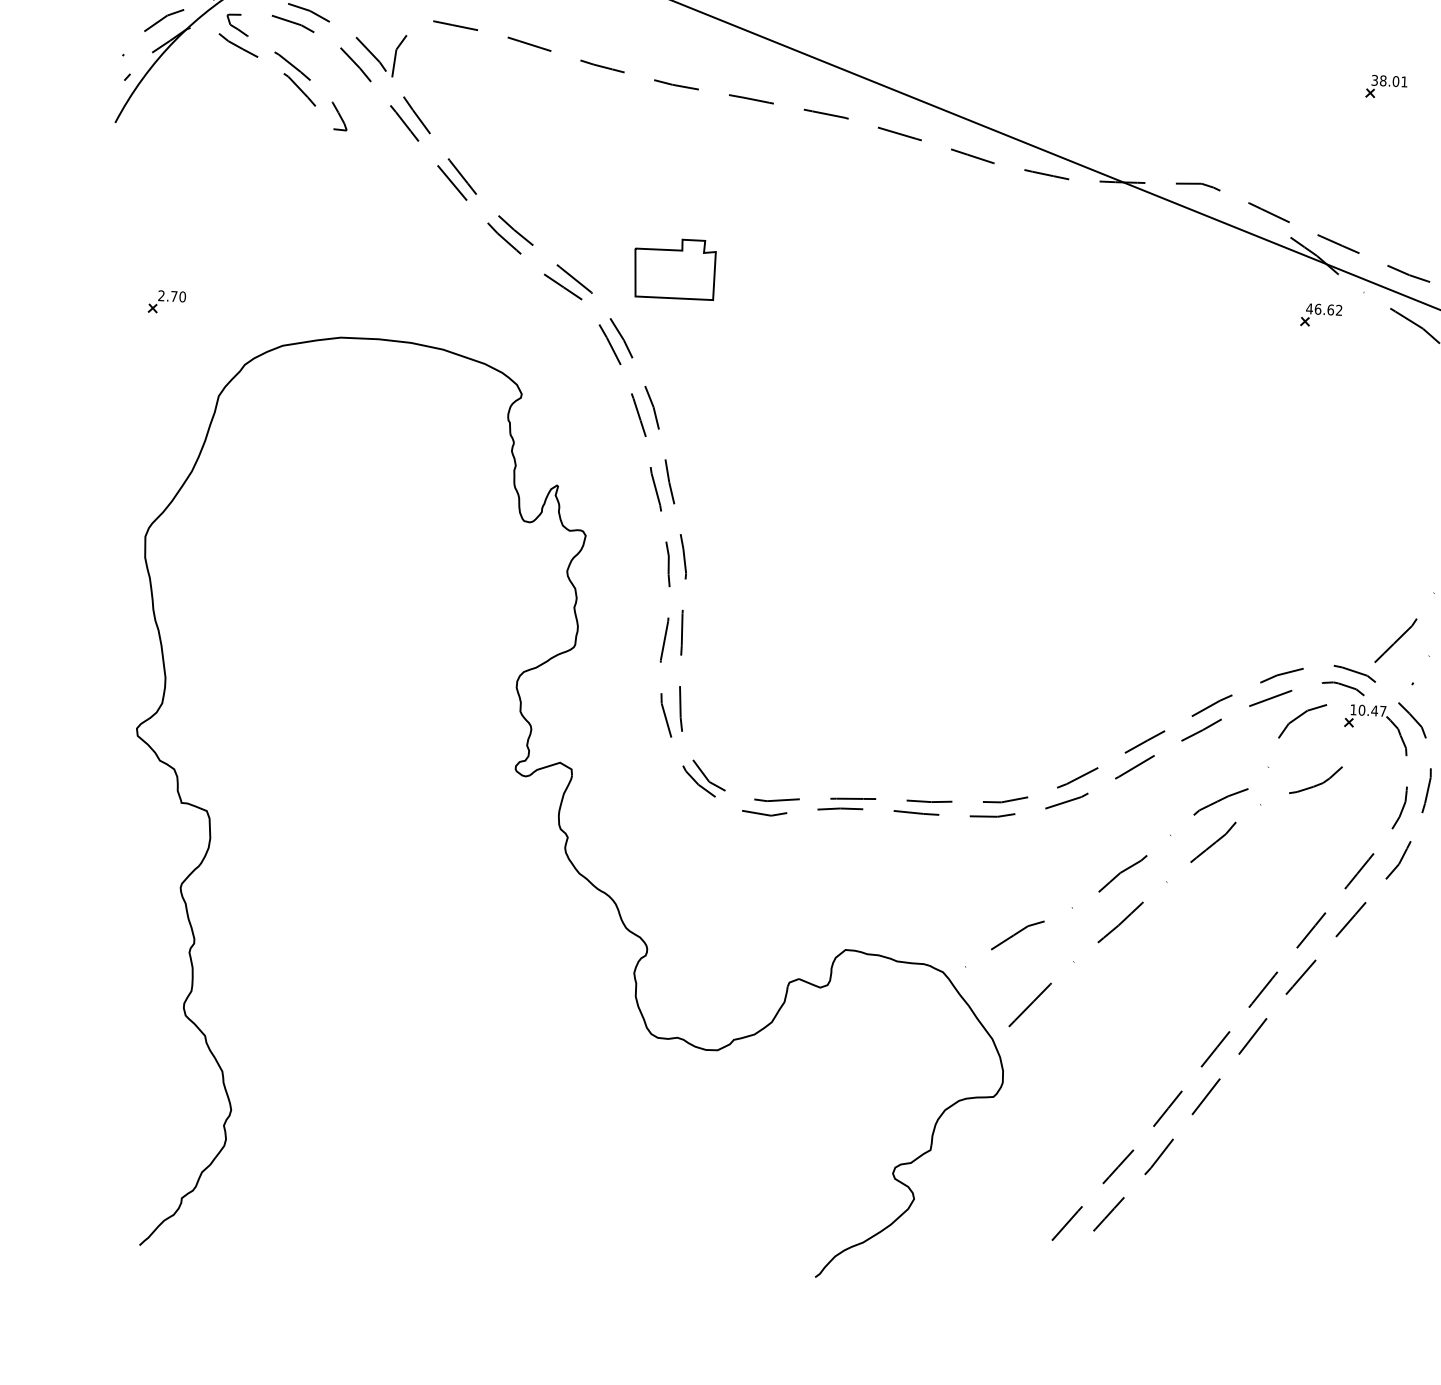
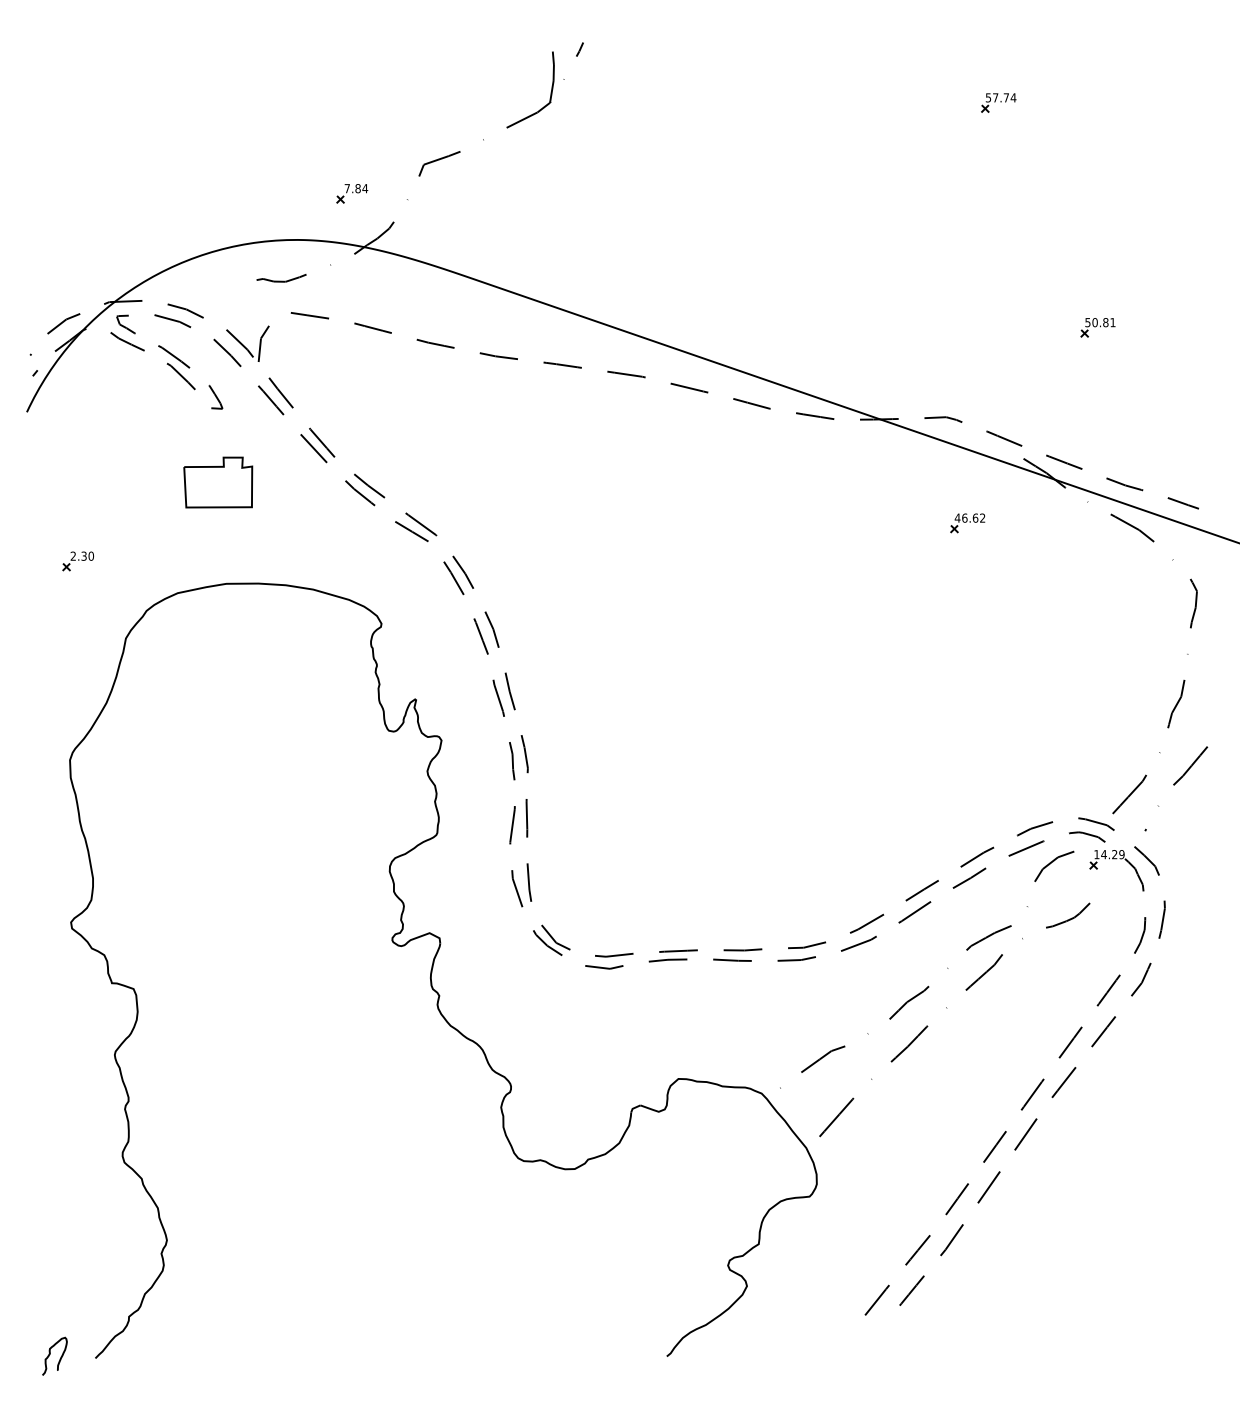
text: (1384, 80) -> (1096, 322), 38.01 -> 50.81
part: (675, 268) -> (218, 482), moved
text: (173, 295) -> (83, 555), 2.70 -> 2.30
part: (1320, 315) -> (967, 523), moved
text: (1372, 710) -> (1112, 854), 10.47 -> 14.29
curve: (86, 1238) -> (50, 1354), added

